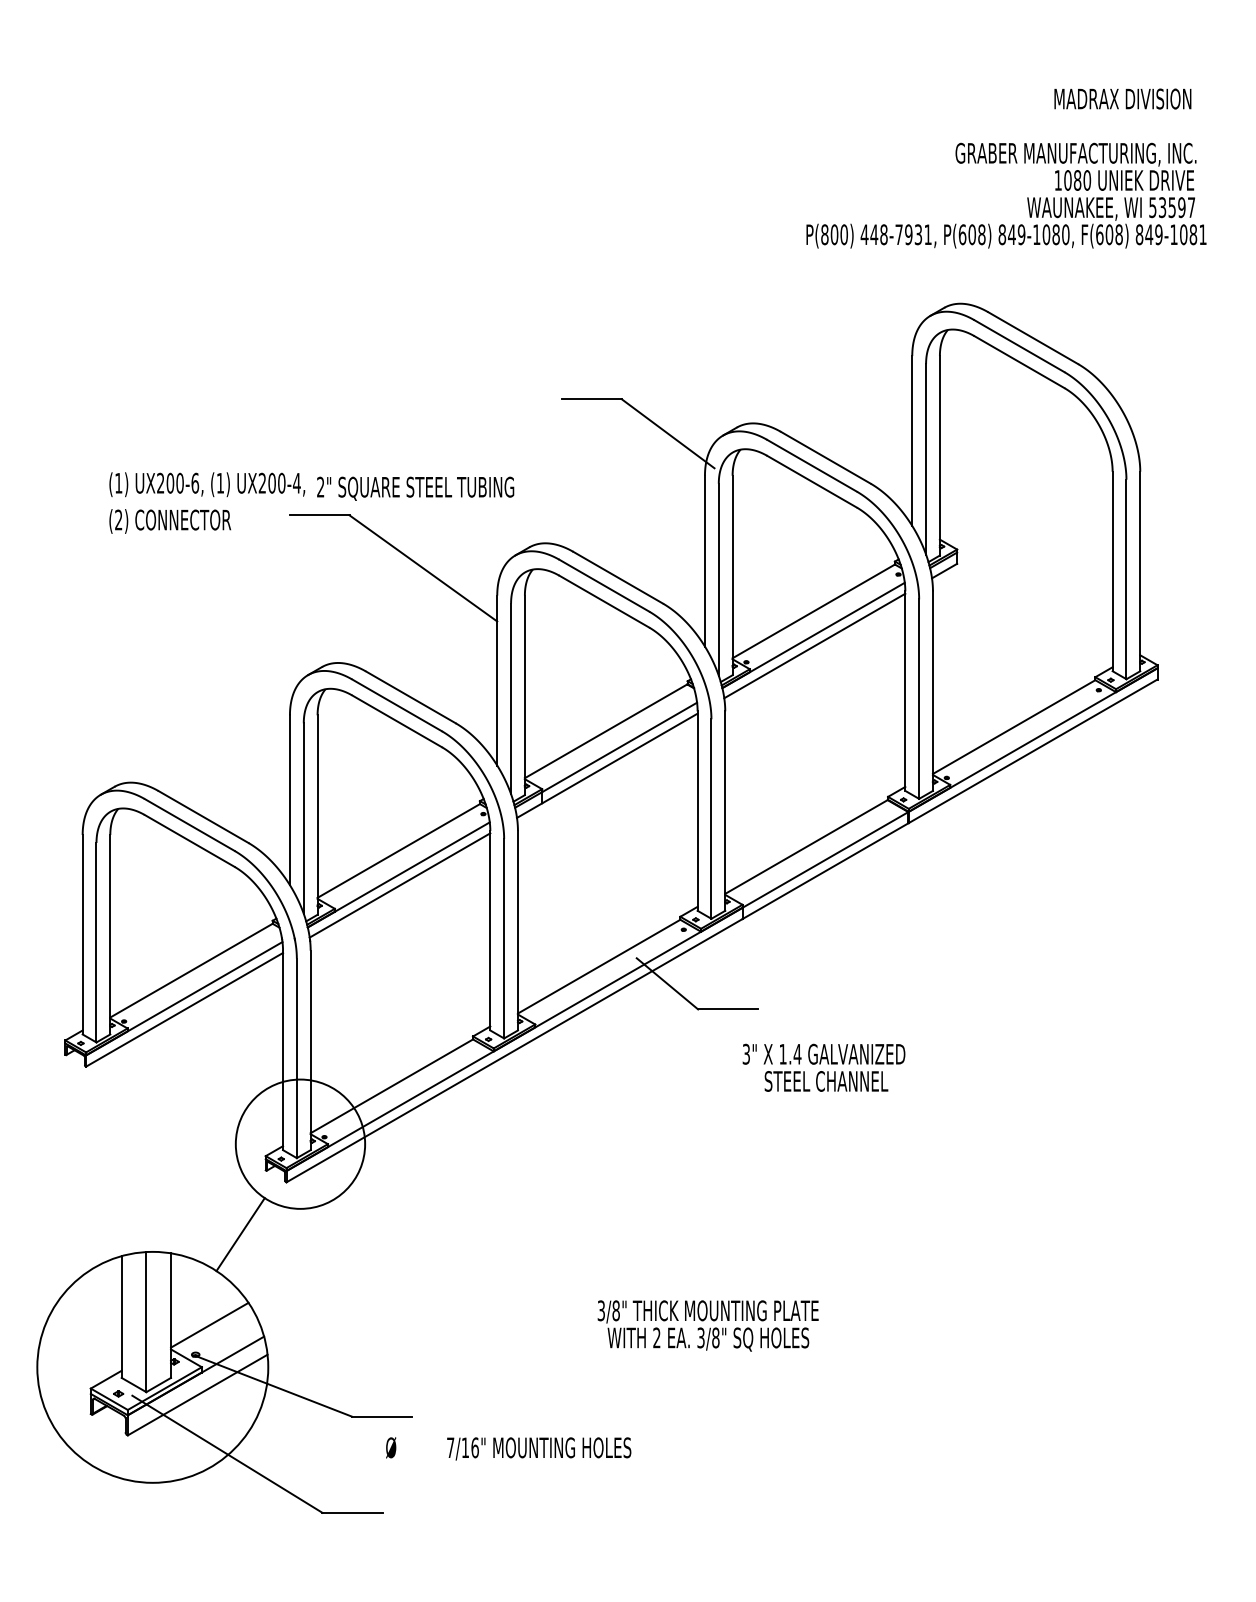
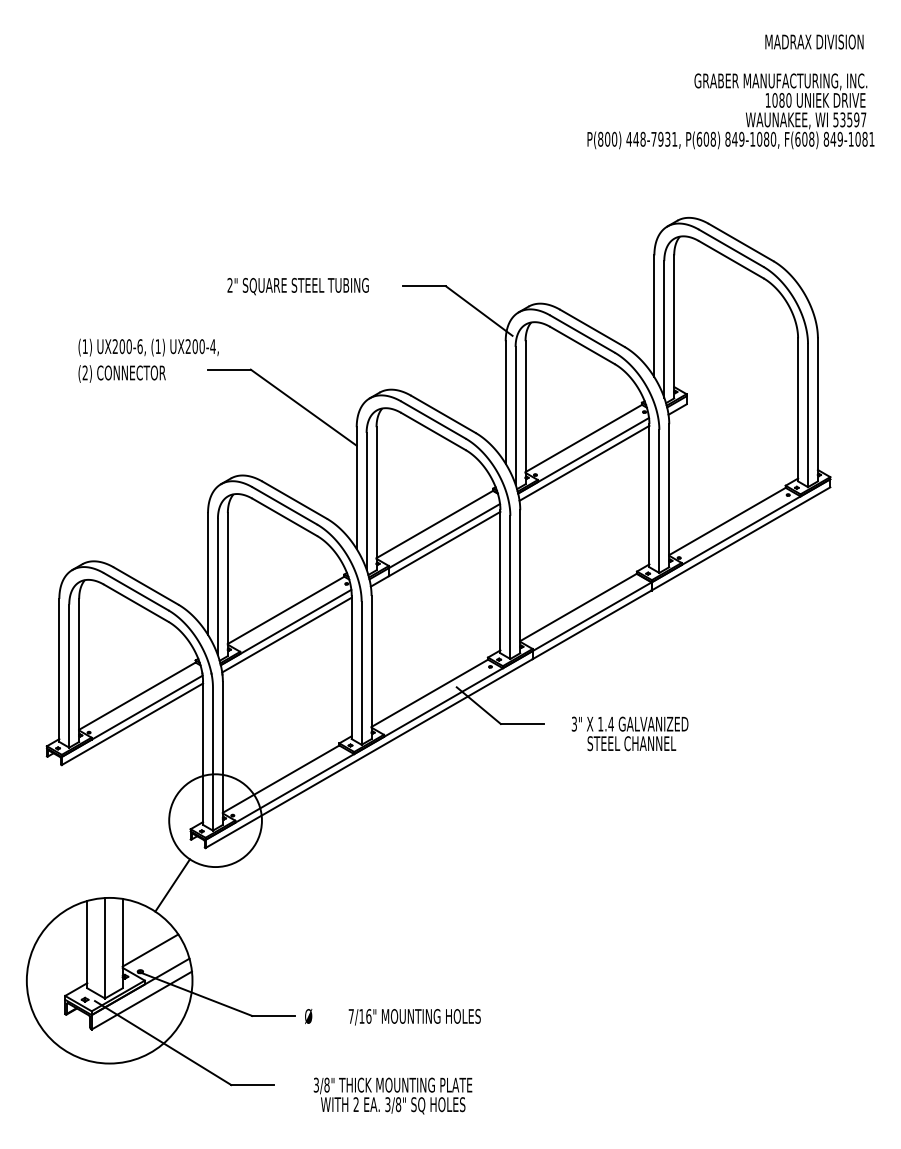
text: (1005, 168) -> (730, 91), moved
text: (414, 488) -> (297, 286), moved
text: (823, 1067) -> (629, 733), moved
text: (707, 1325) -> (392, 1095), moved
text: (508, 1449) -> (392, 1017), moved

